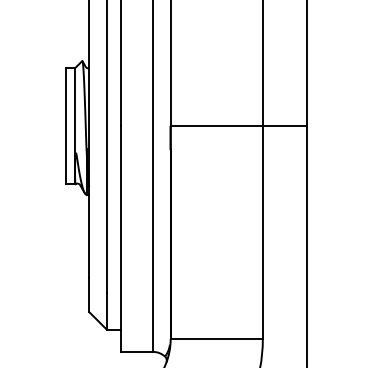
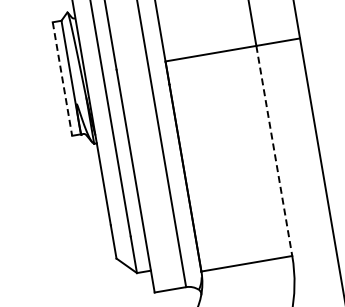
line: (66, 125) -> (62, 78), solid -> dashed
line: (262, 232) -> (273, 151), solid -> dashed

